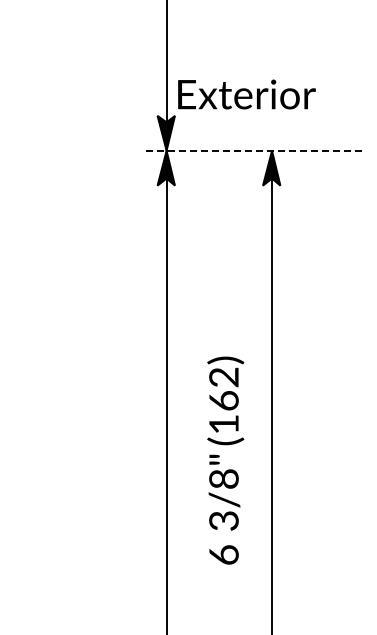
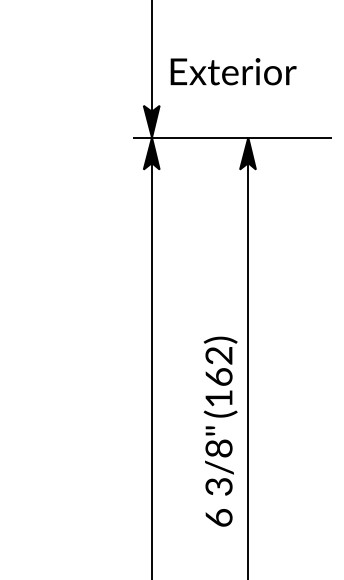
text: (246, 94) -> (233, 71), moved
line: (254, 150) -> (232, 137), dashed -> solid
text: (225, 460) -> (220, 431), moved

